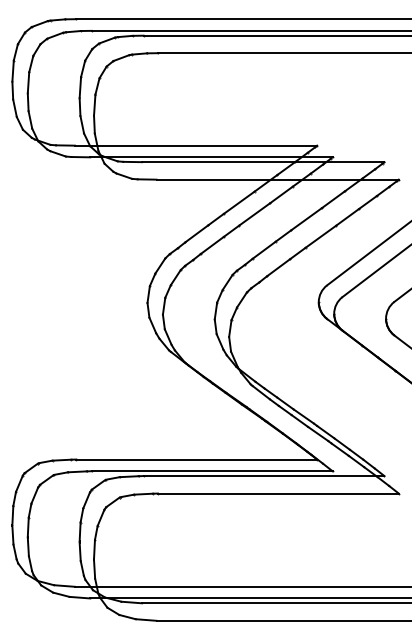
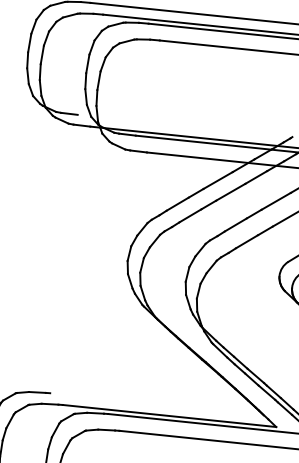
line: (195, 145) -> (184, 125), removed
line: (196, 459) -> (156, 404), removed

